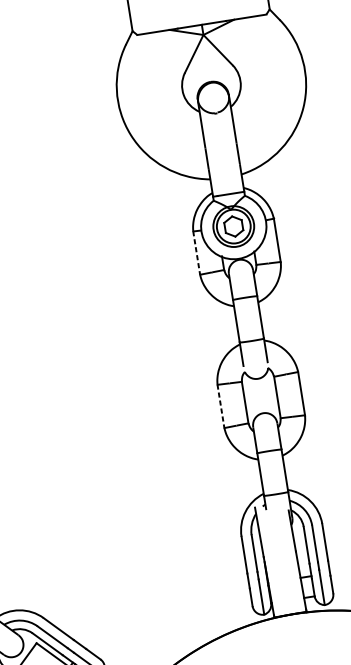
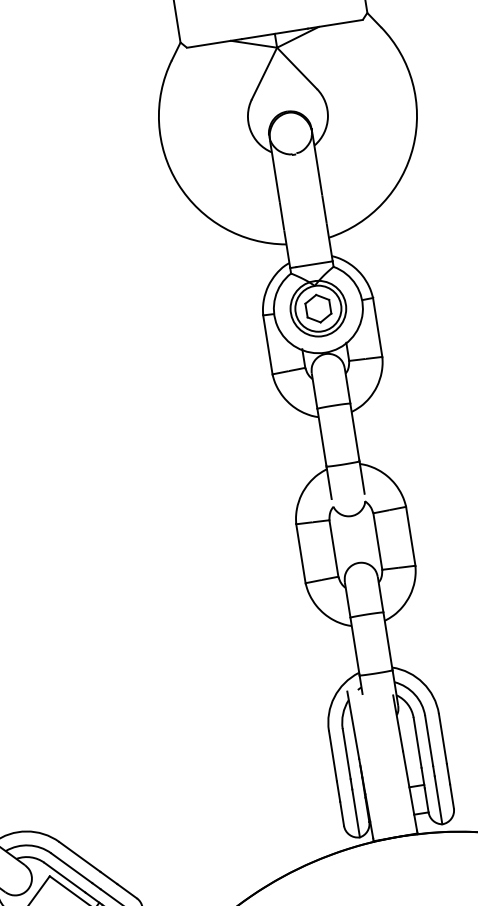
line: (196, 253) -> (267, 345), dashed -> solid
line: (221, 407) -> (301, 554), dashed -> solid

